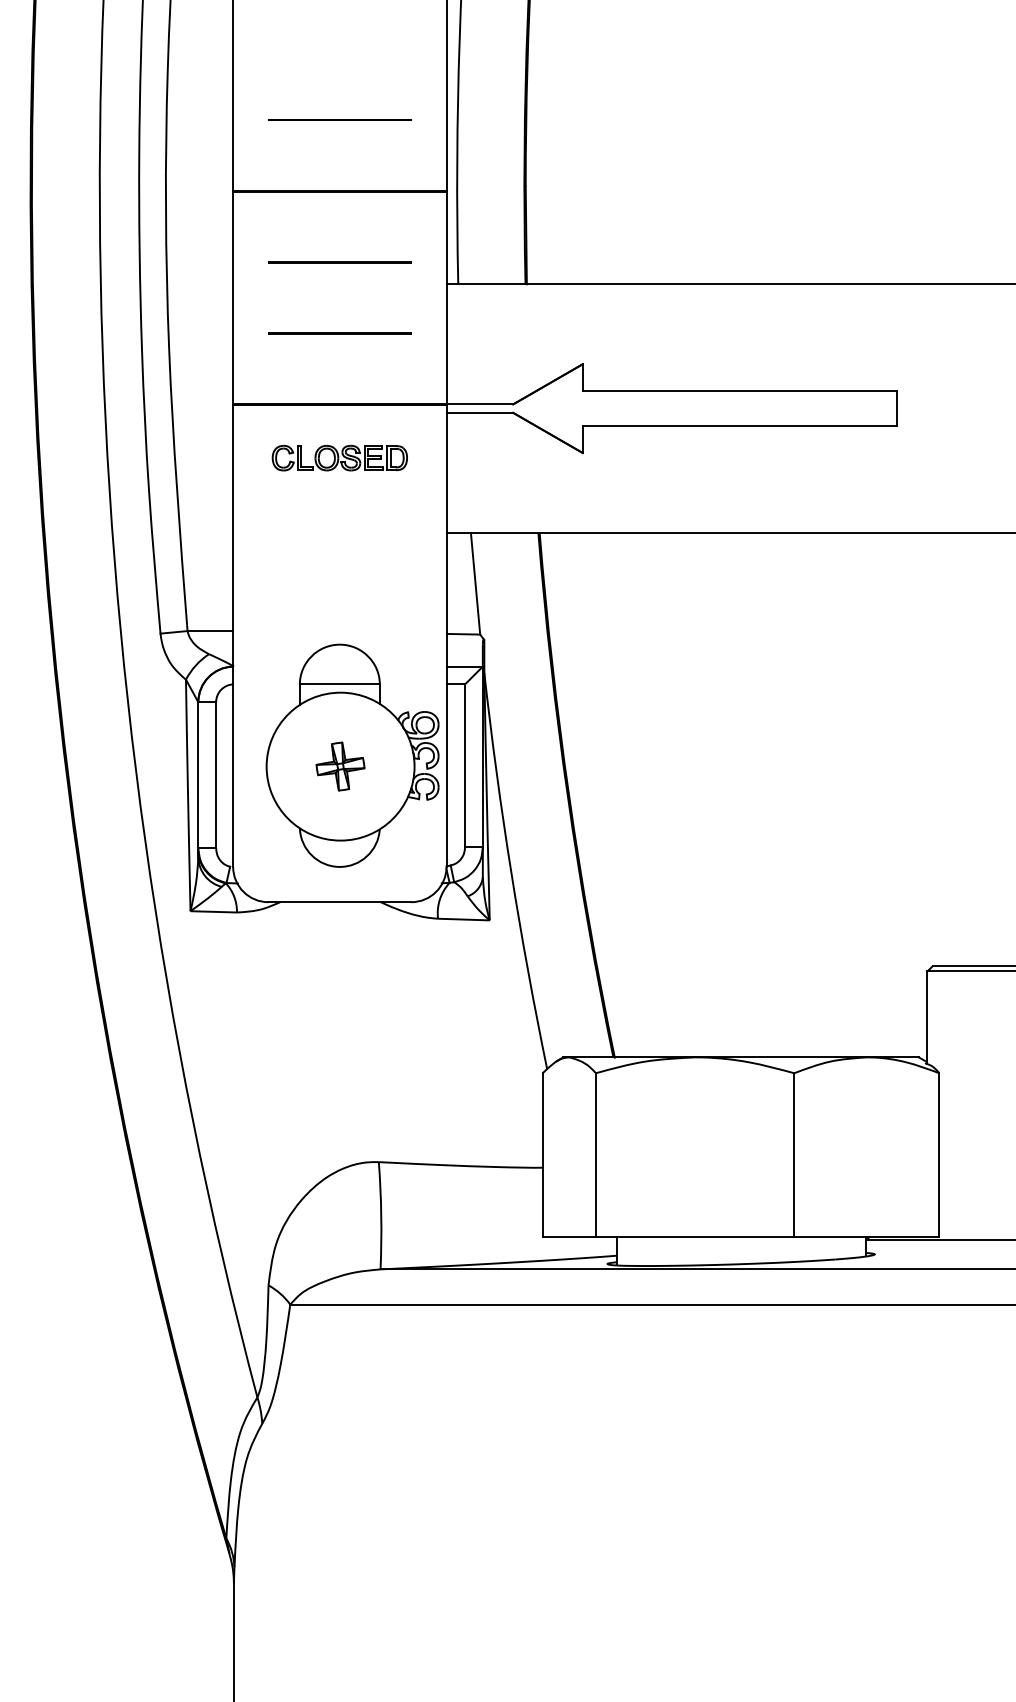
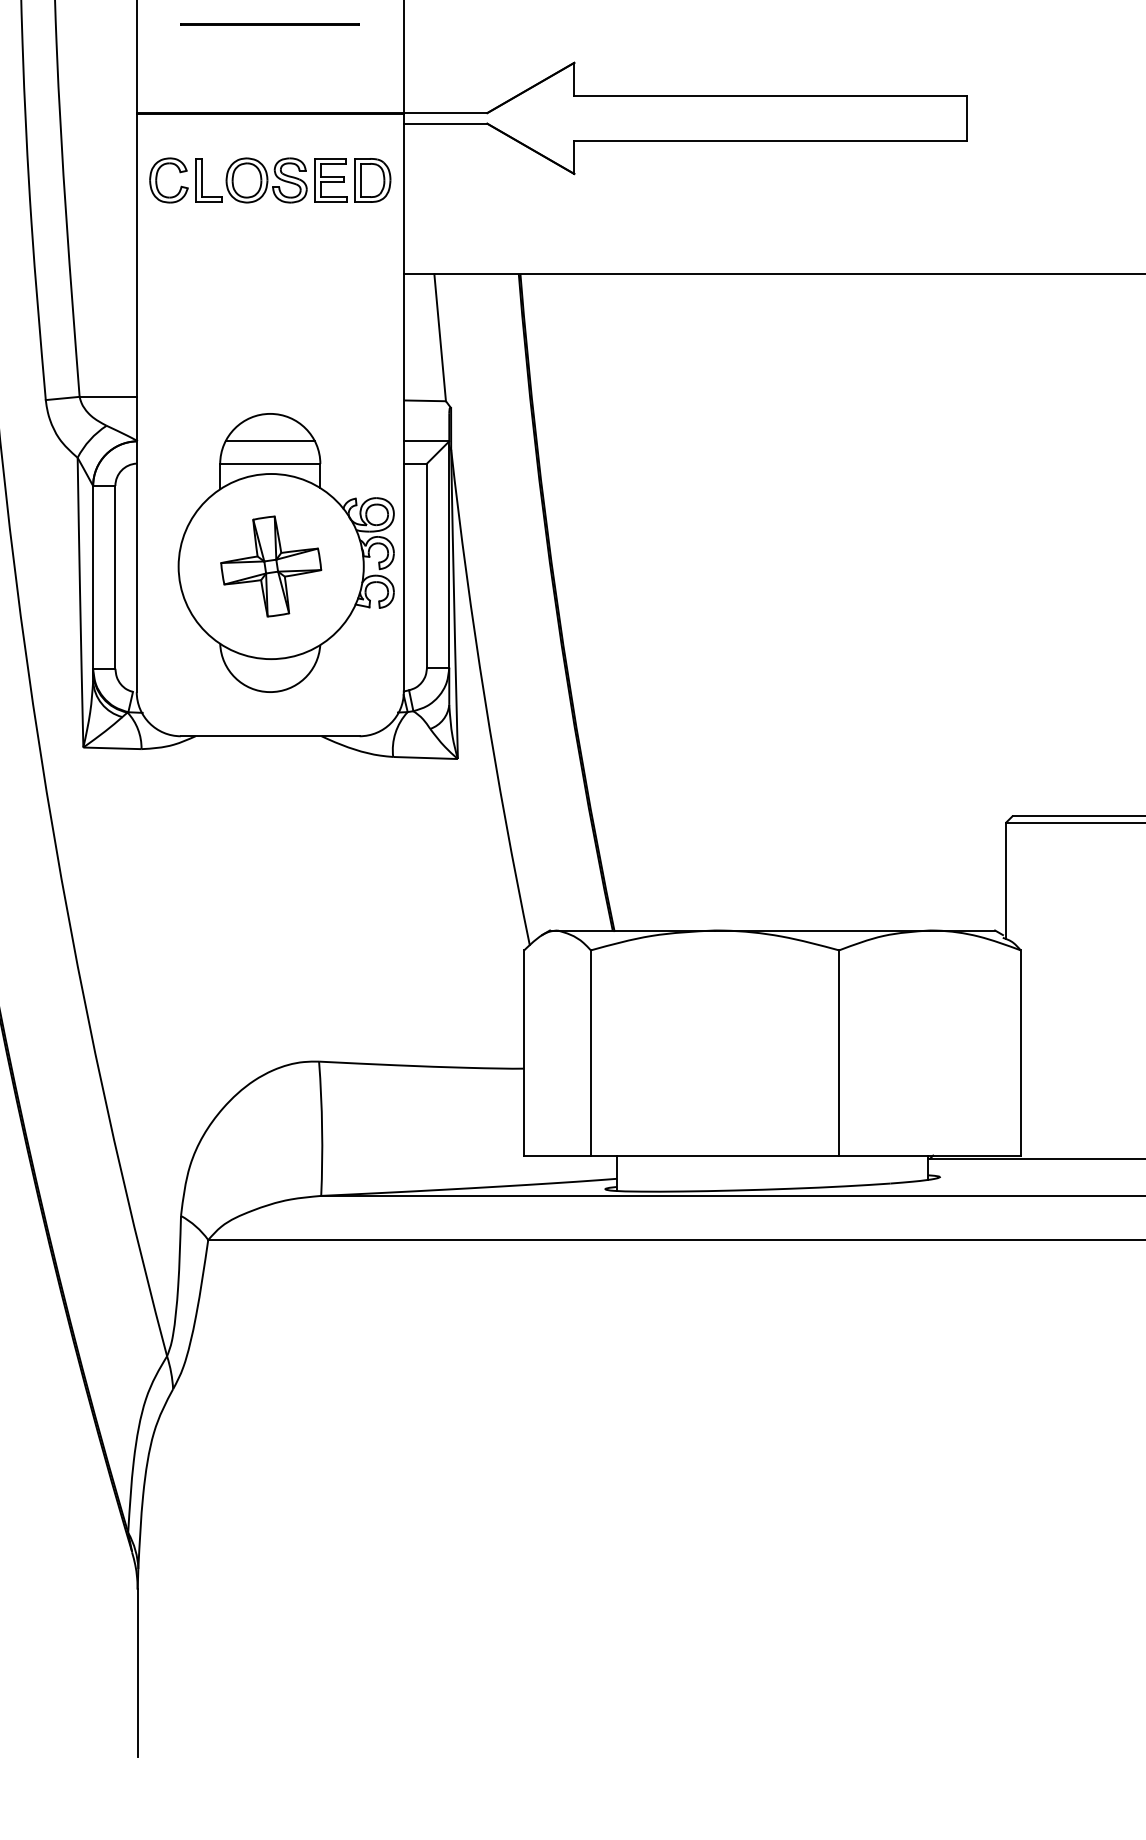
part: (339, 457) -> (269, 179), size x1.43
line: (339, 666) -> (269, 441), added
part: (340, 766) -> (271, 566), size x1.67

